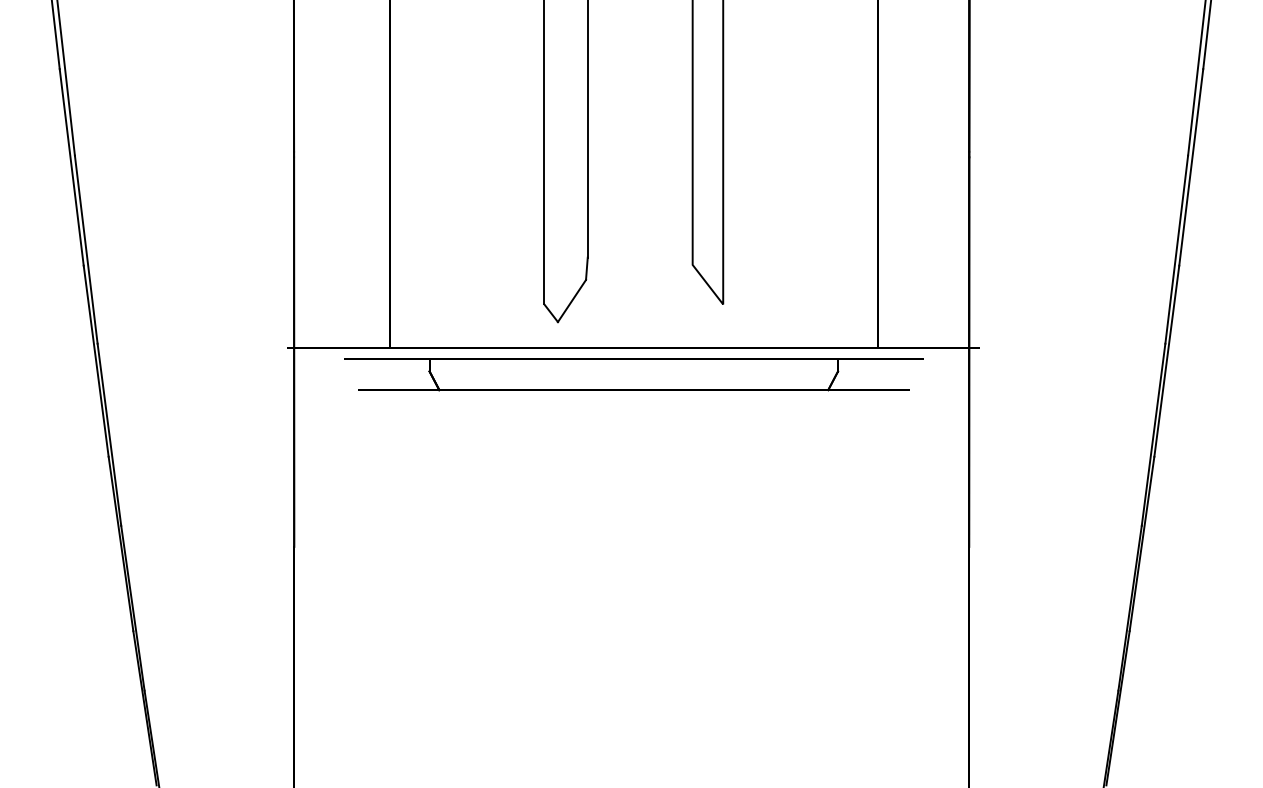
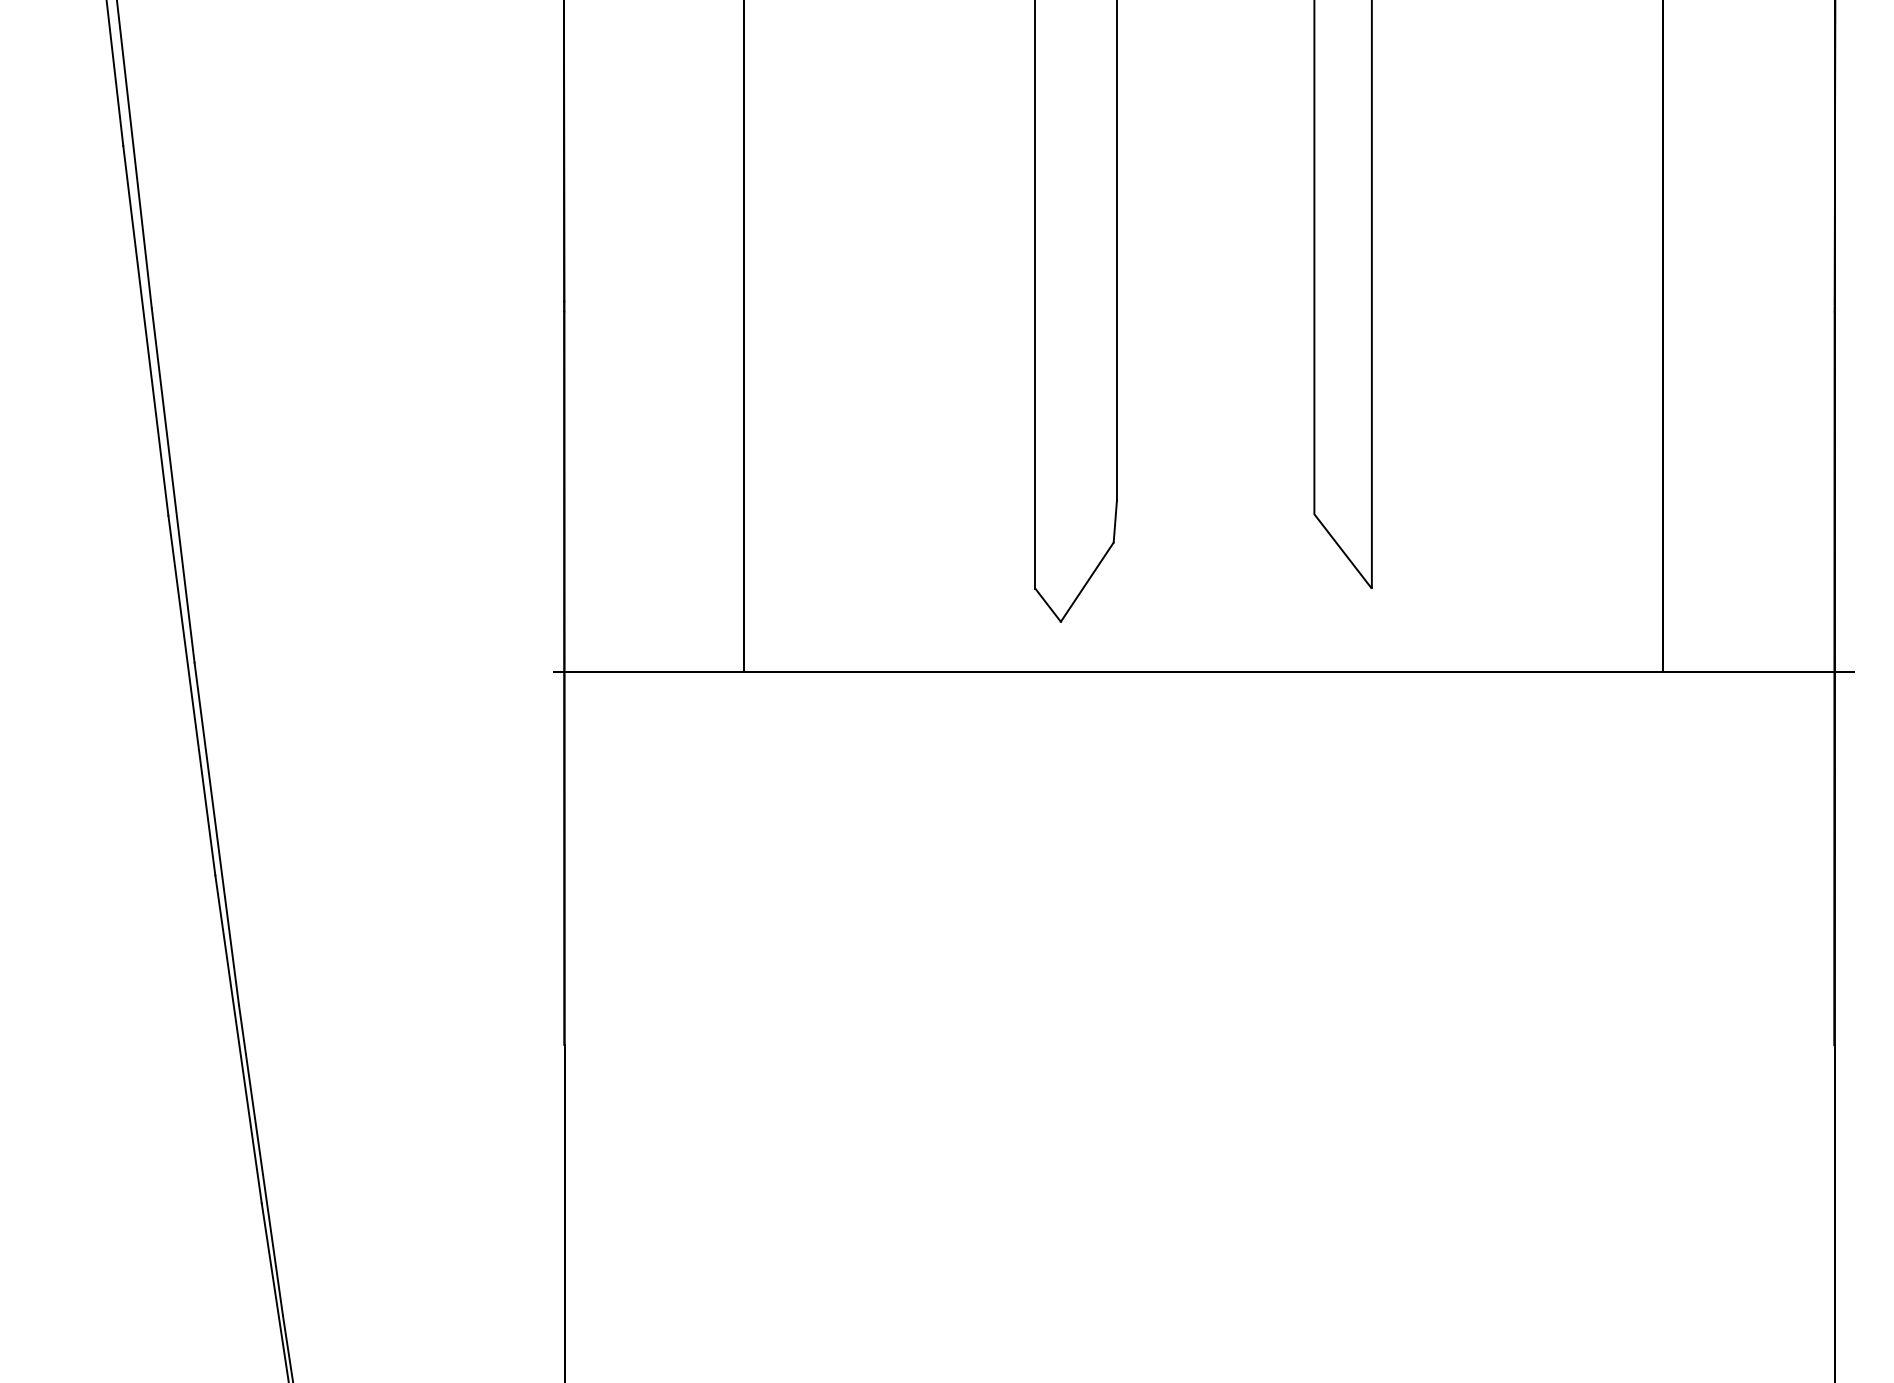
part: (633, 374) -> (1203, 720), removed

